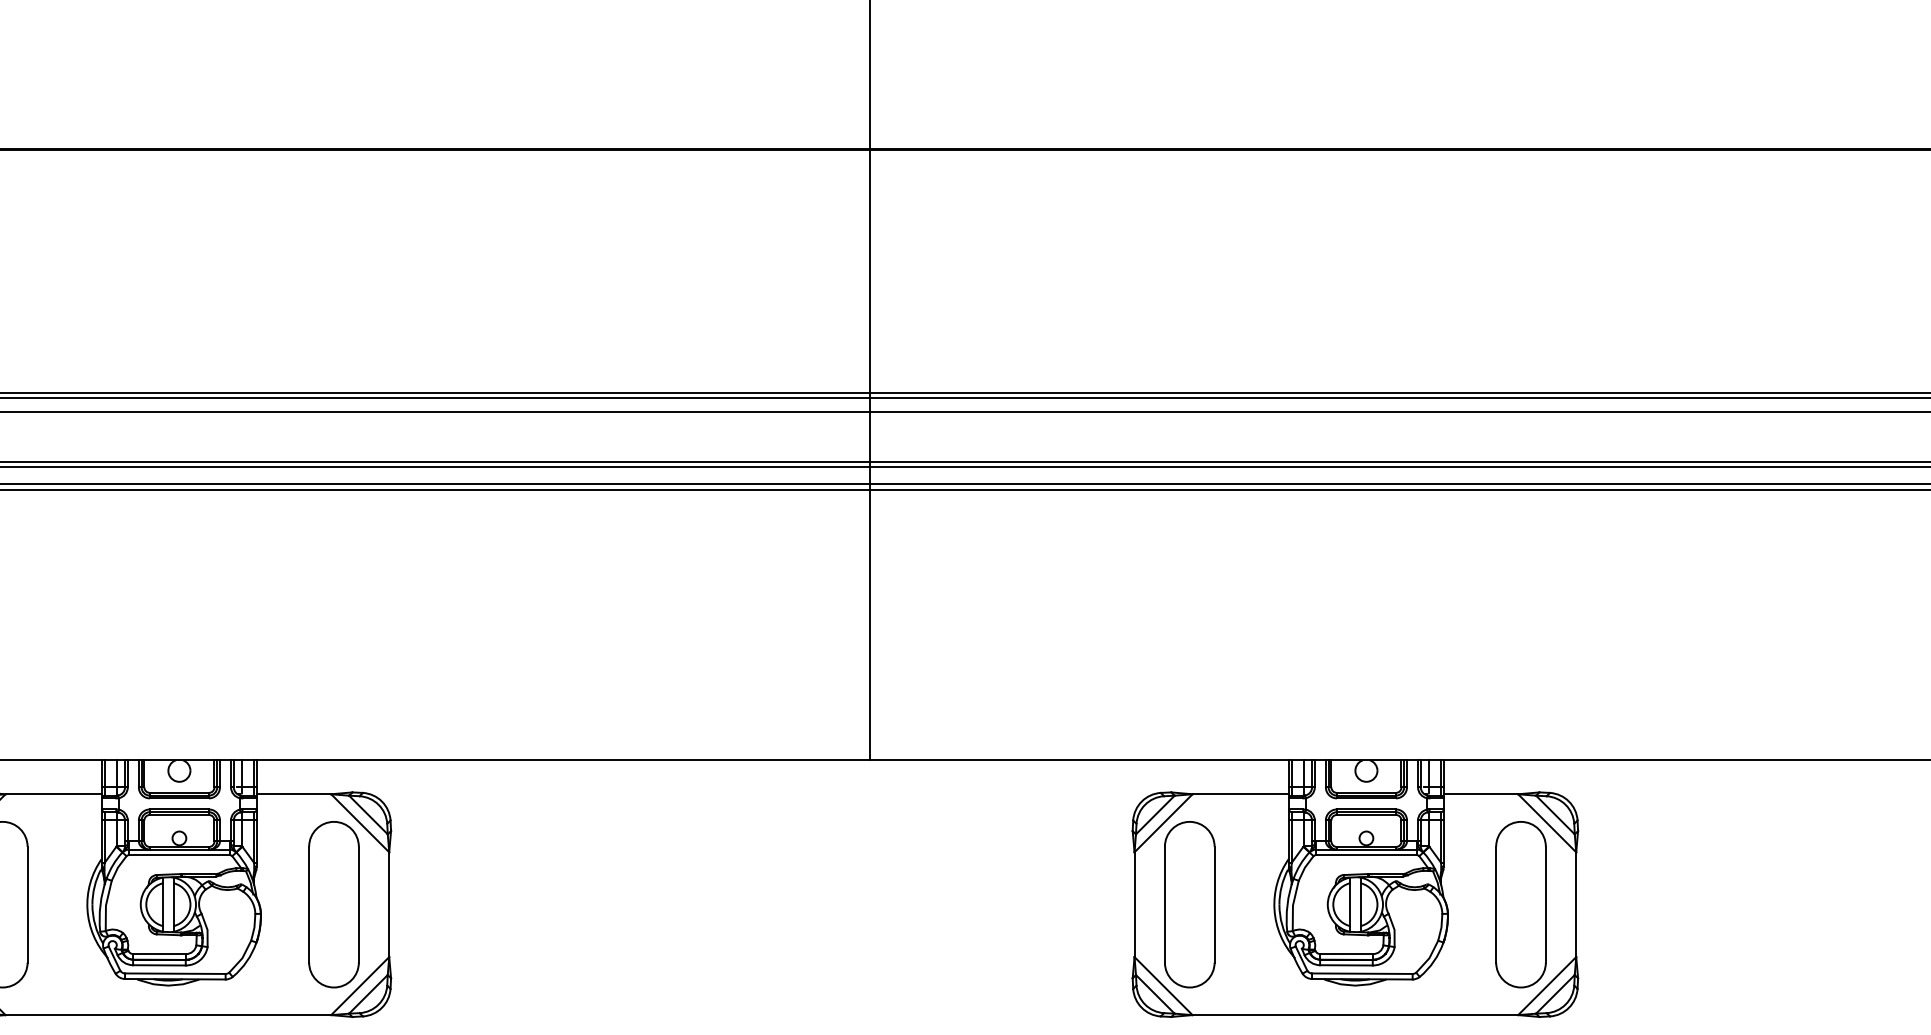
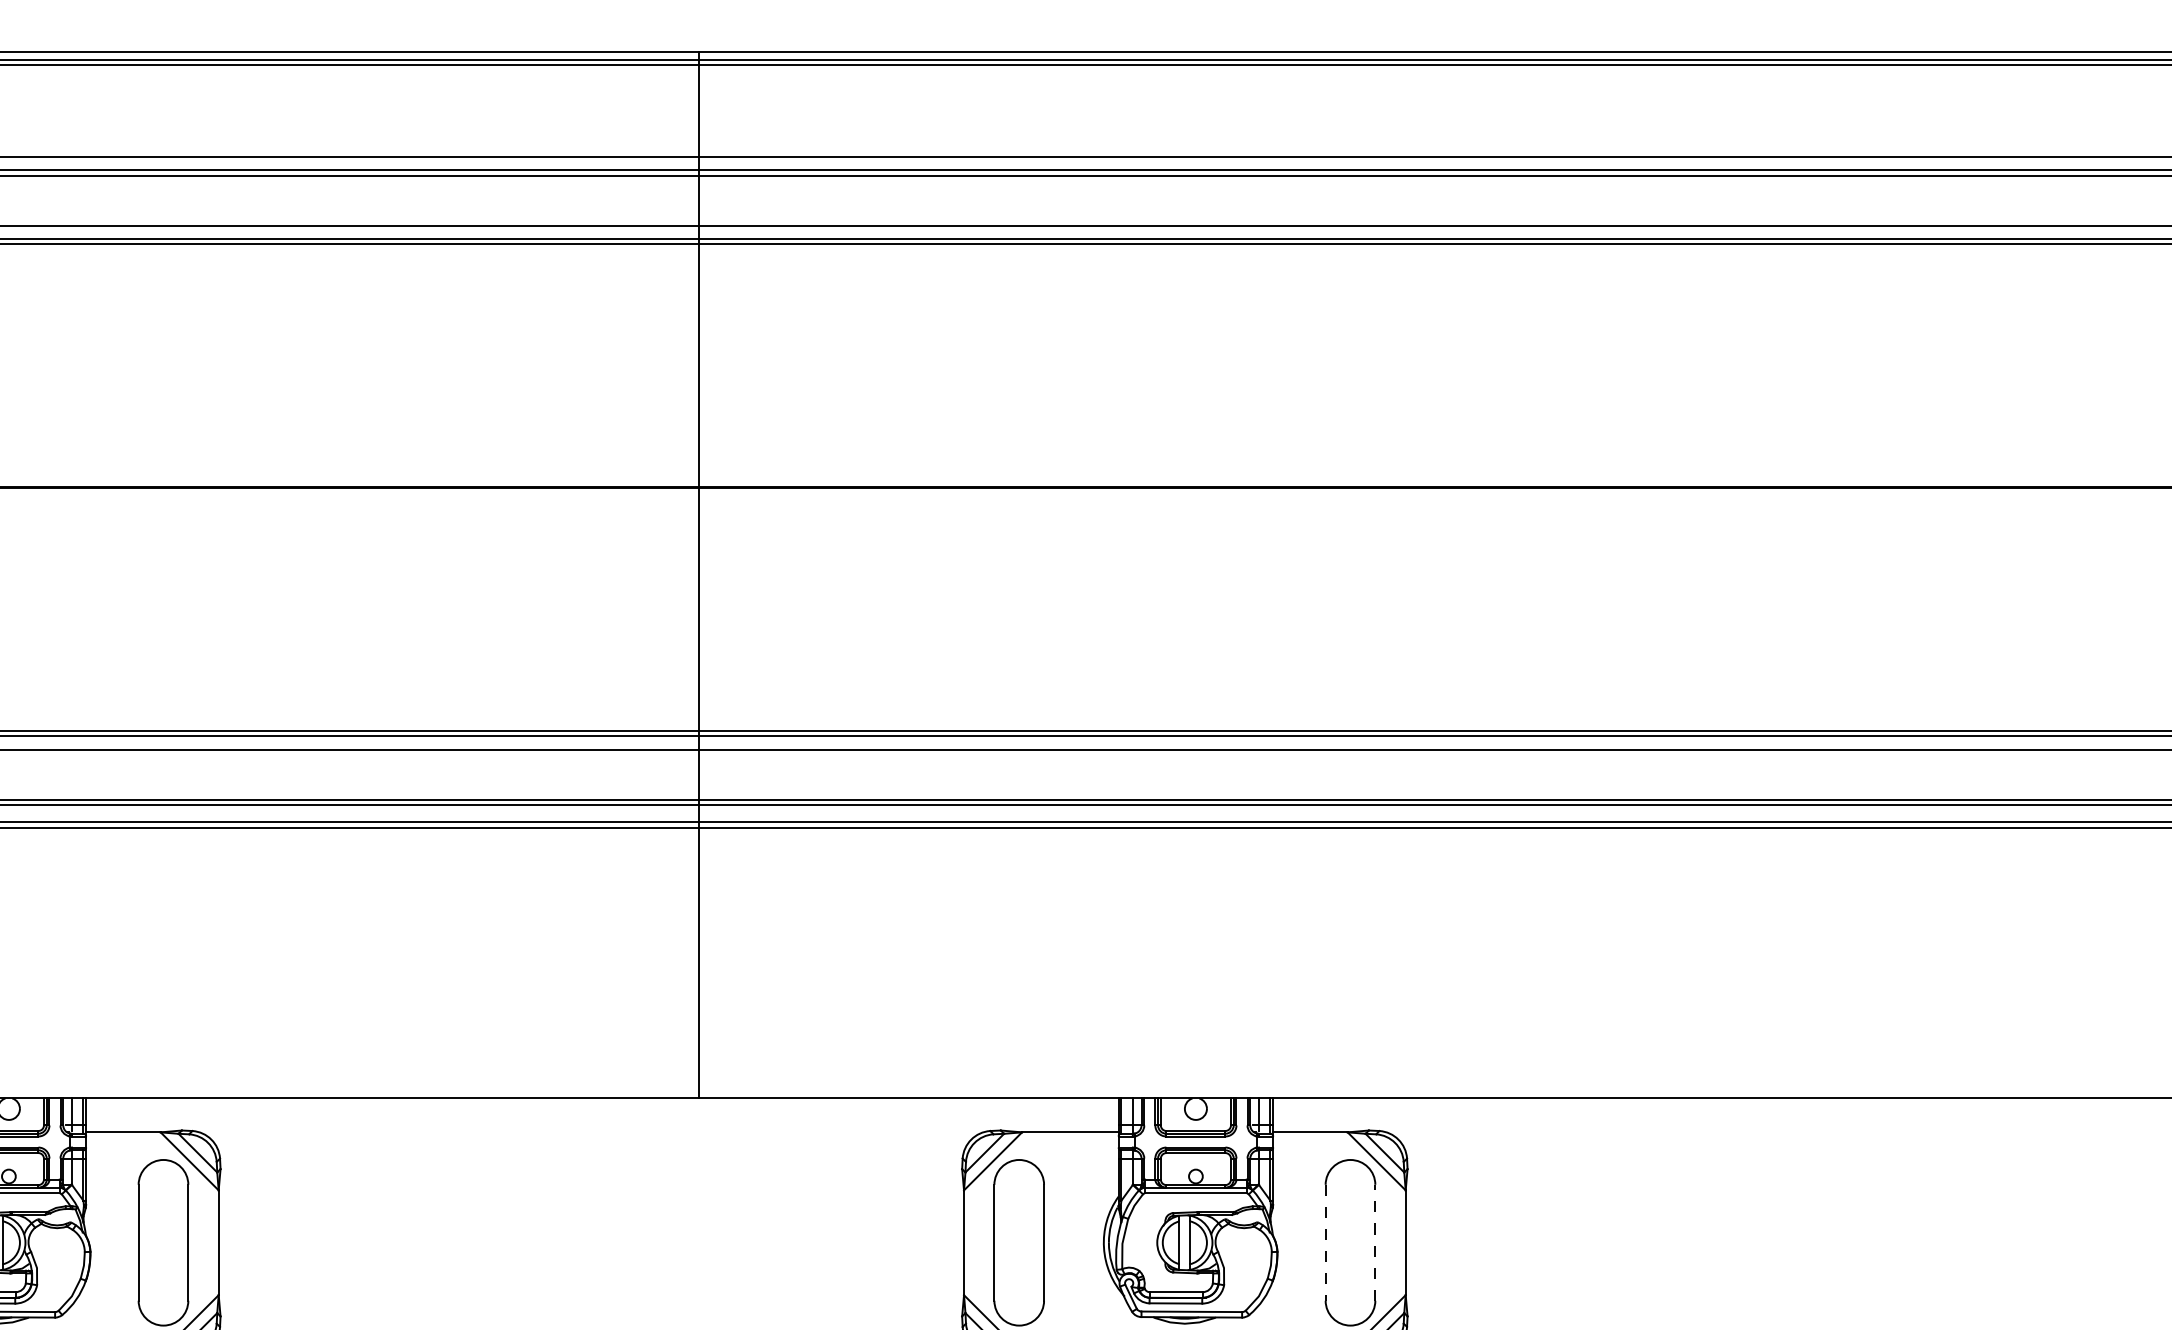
line: (1496, 904) -> (1325, 1242), solid -> dashed
line: (1546, 904) -> (1375, 1242), solid -> dashed

